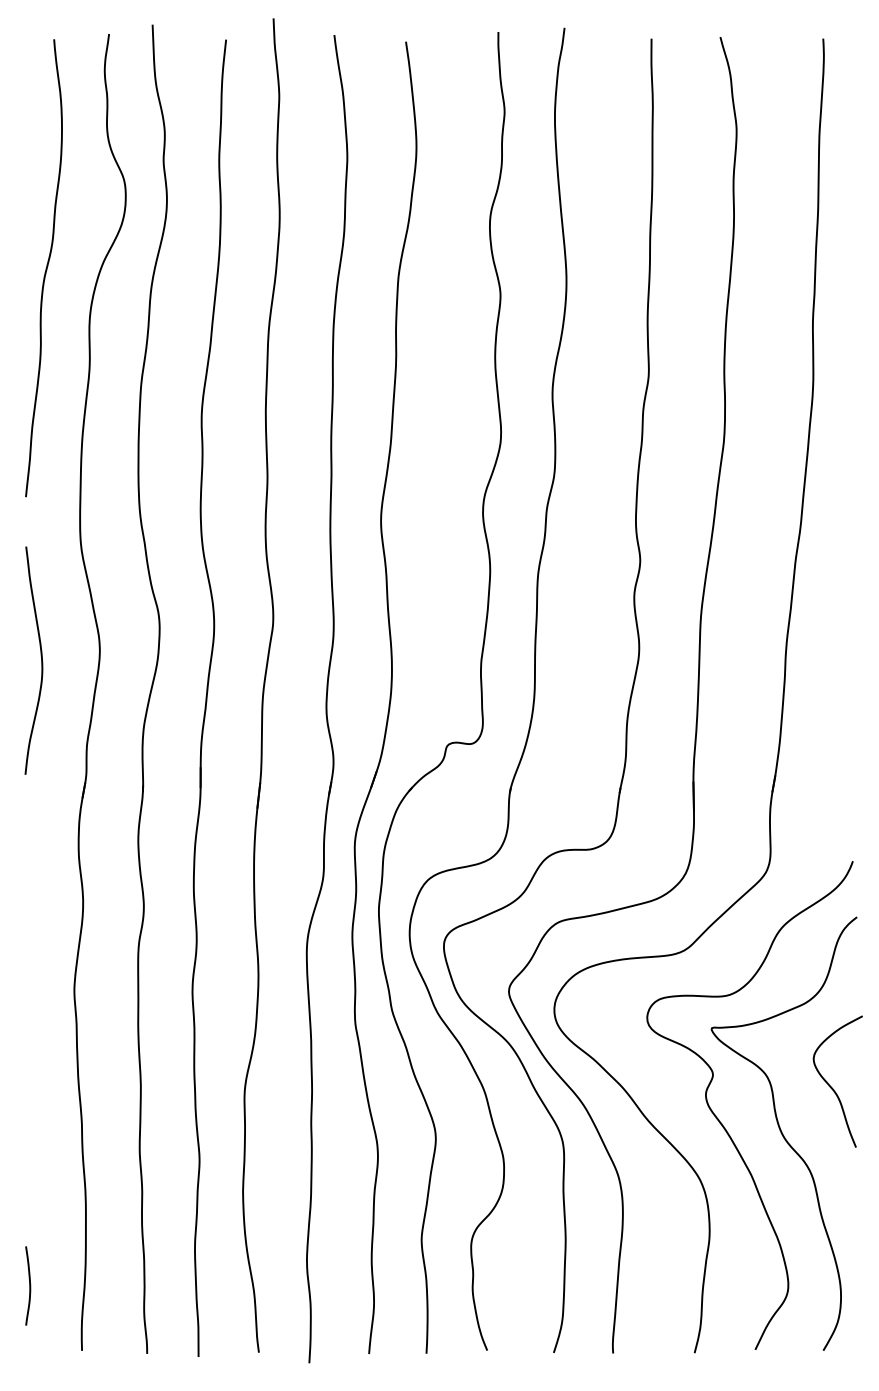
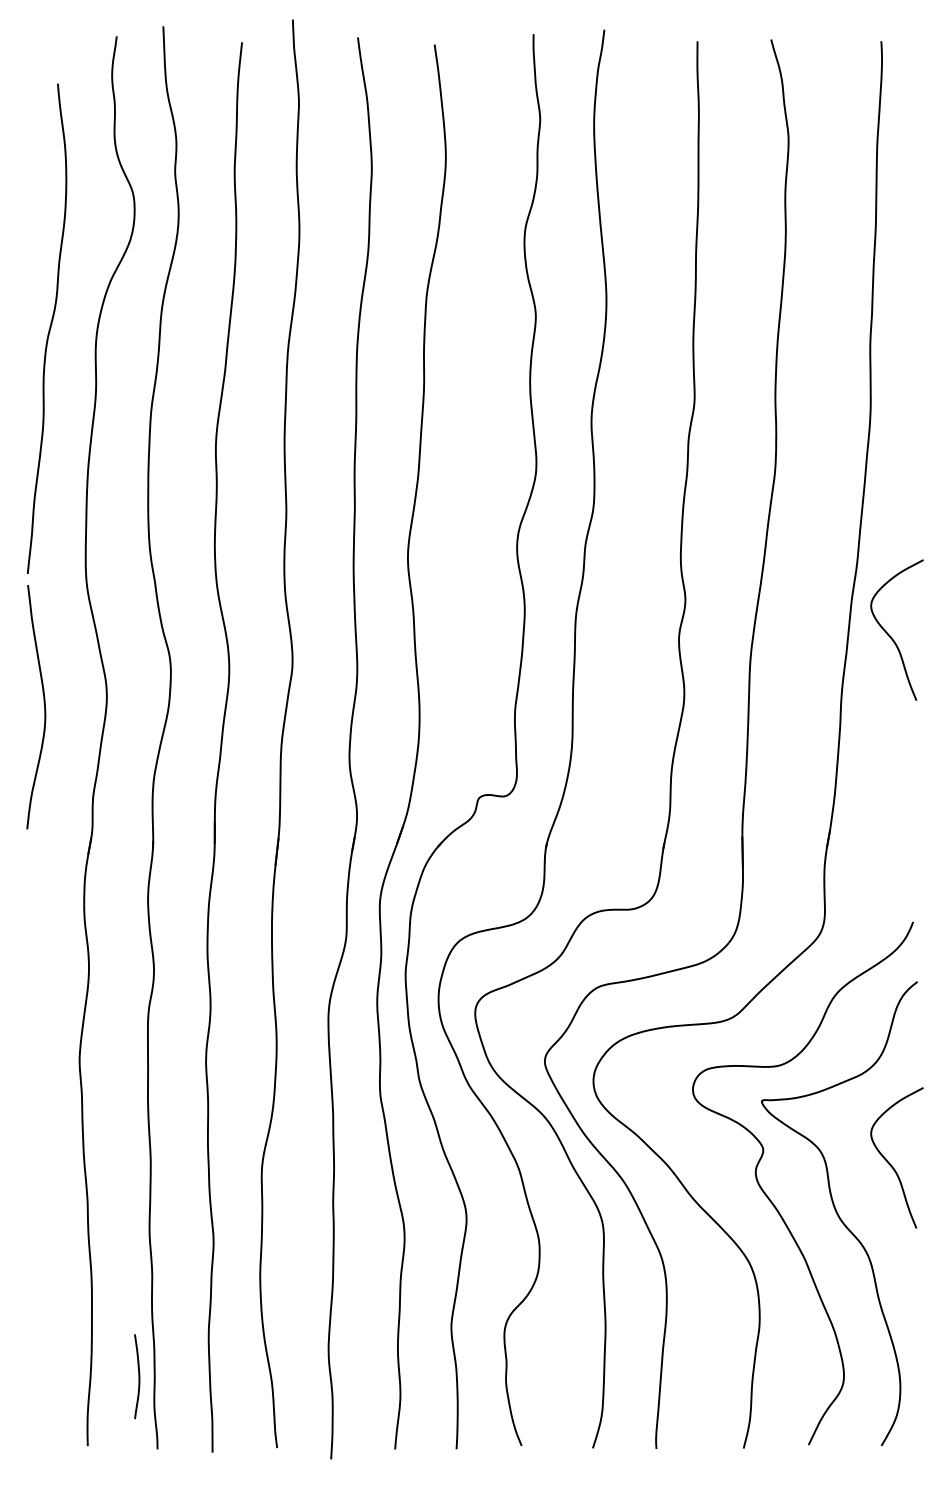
curve: (45, 268) -> (48, 329), moved
curve: (831, 593) -> (890, 635), added
curve: (29, 1285) -> (138, 1376), moved

